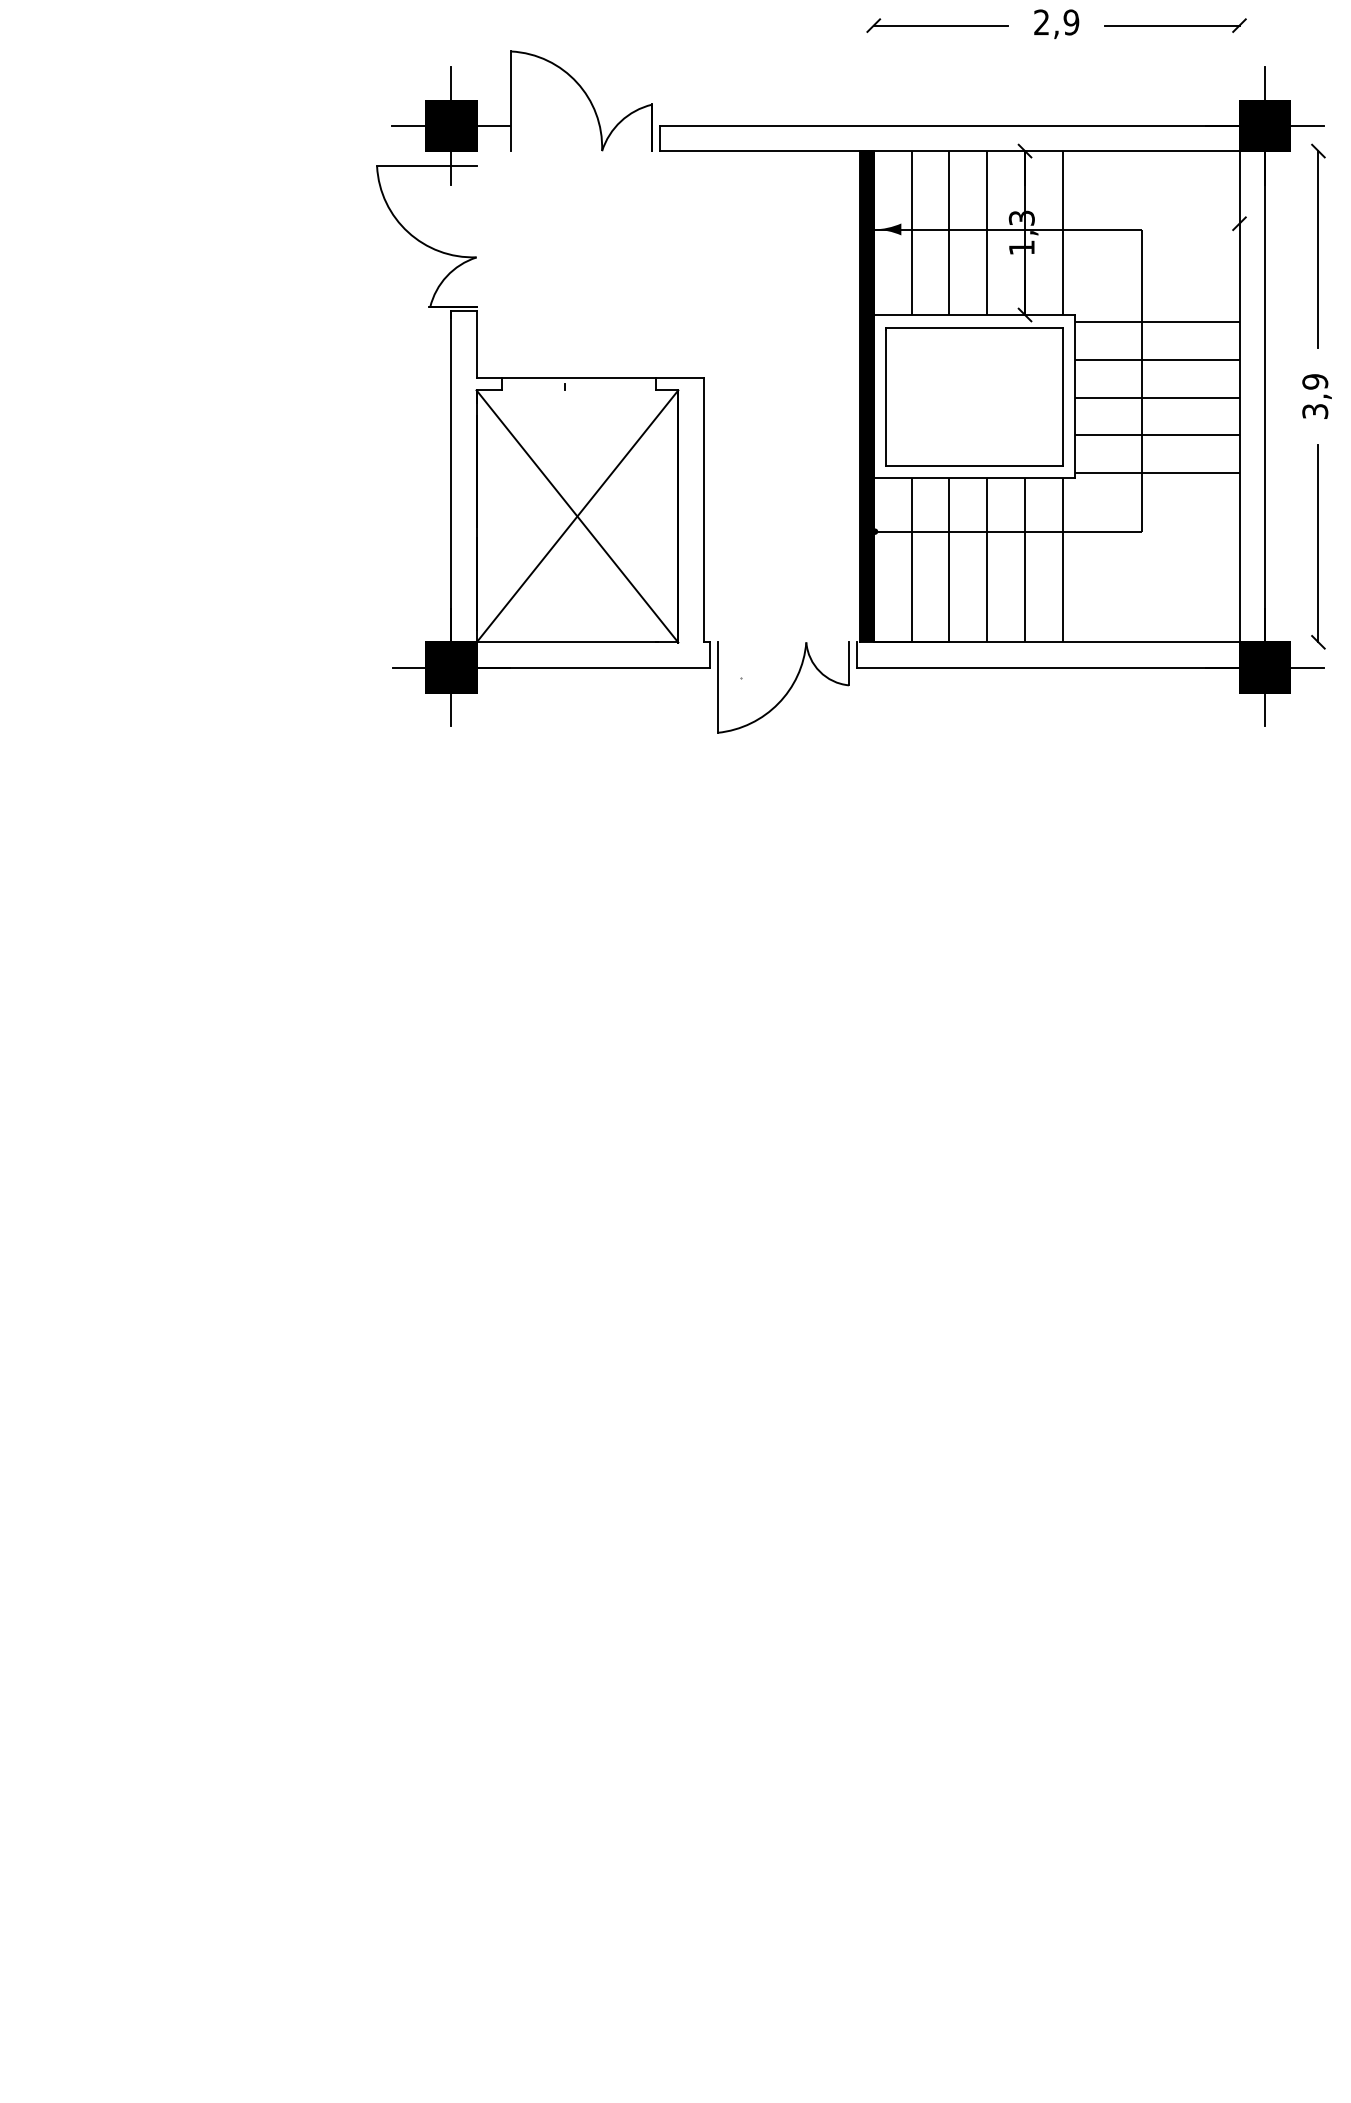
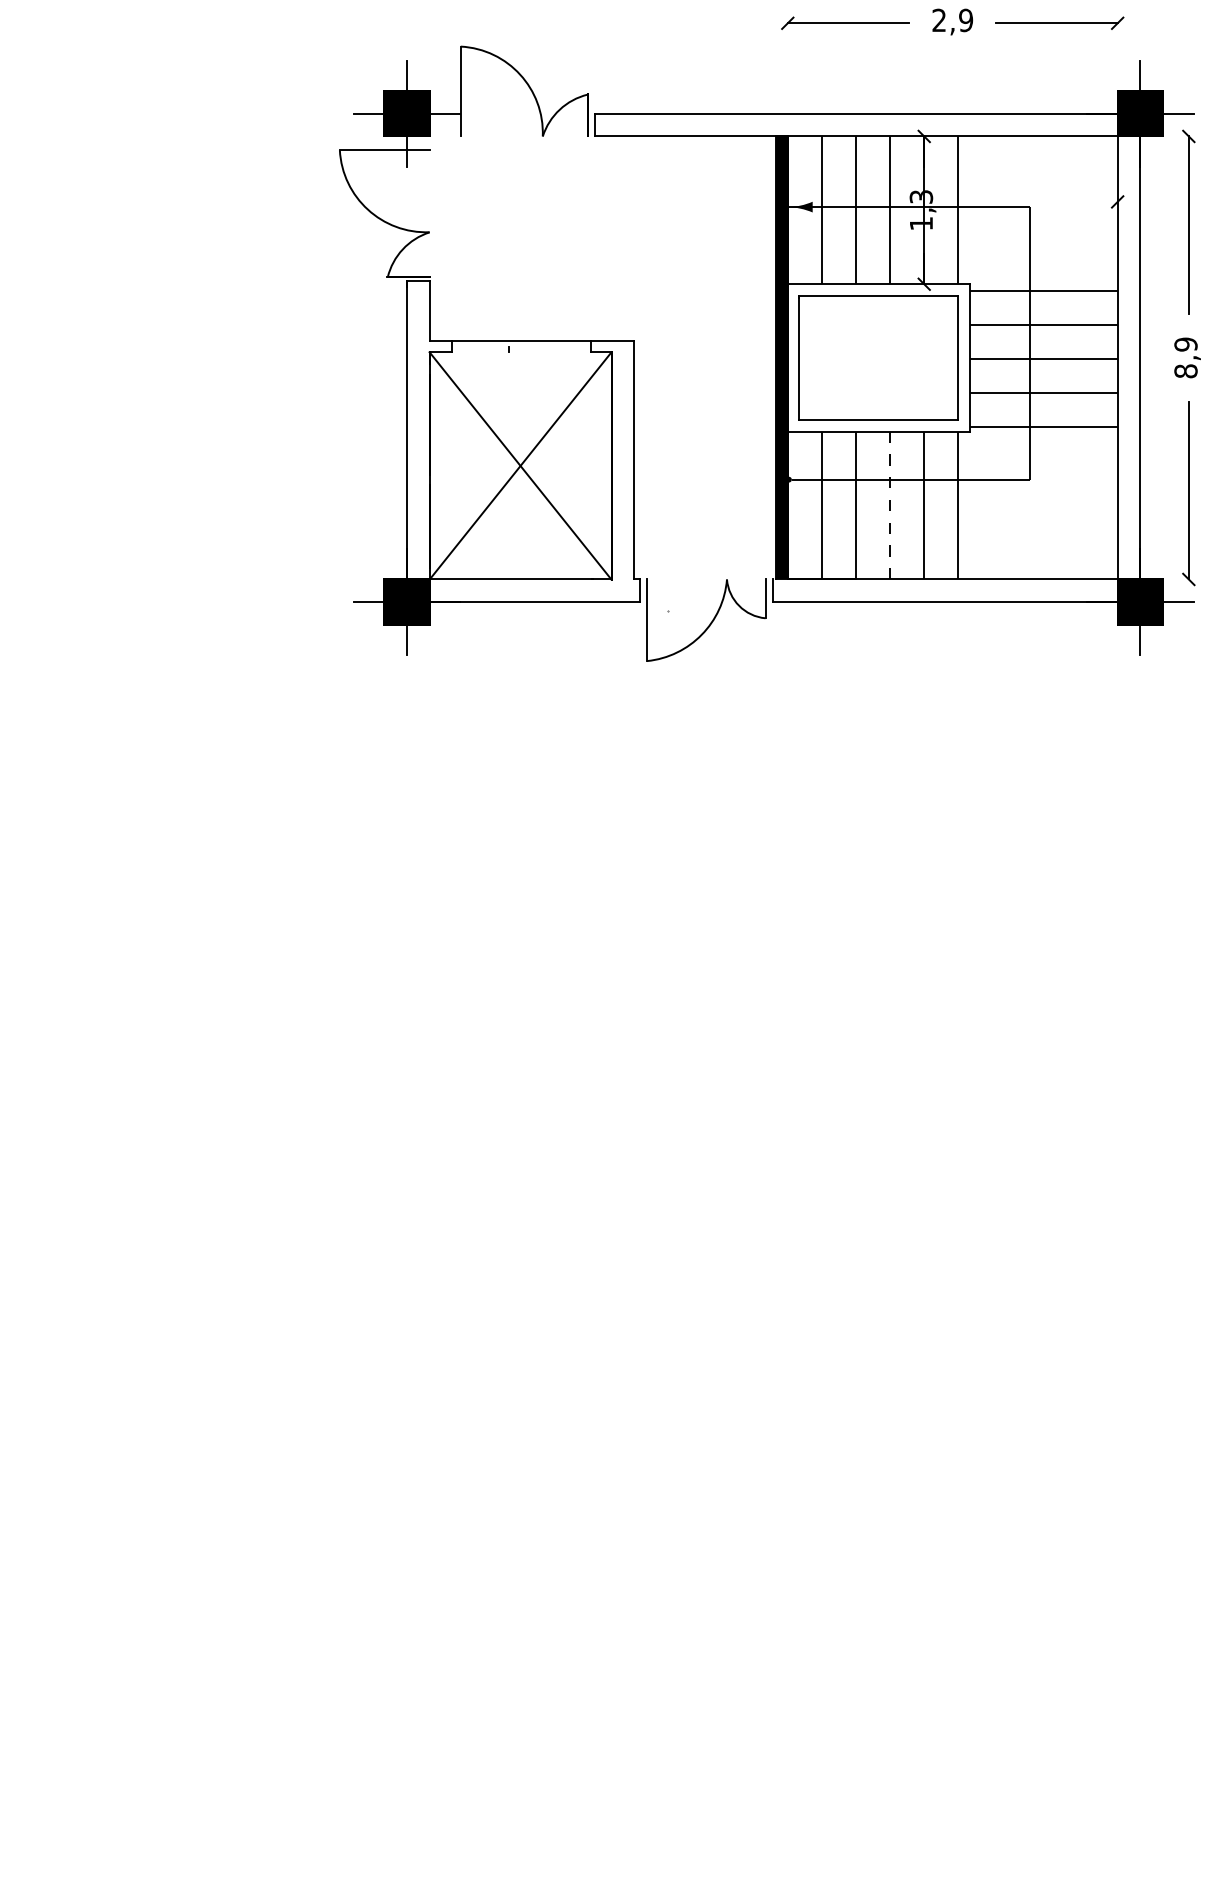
text: (1314, 411) -> (1185, 371), 3,9 -> 8,9
line: (987, 560) -> (890, 505), solid -> dashed

